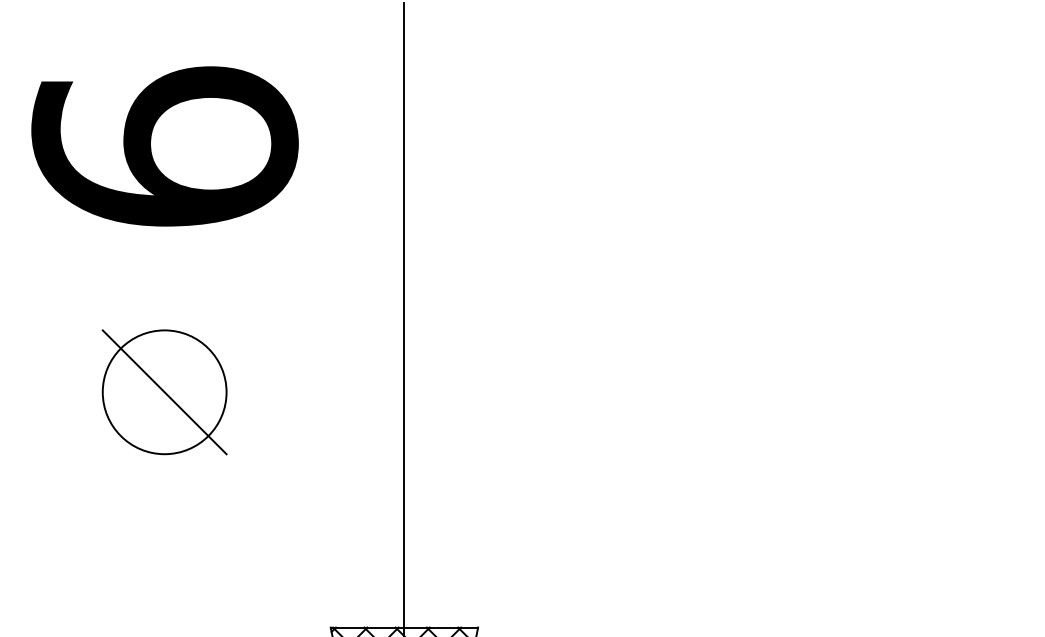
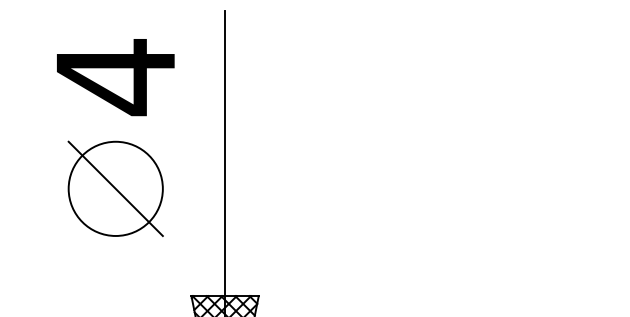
text: (164, 148) -> (115, 77), 6 -> 4
part: (164, 391) -> (115, 188), size x1.67

